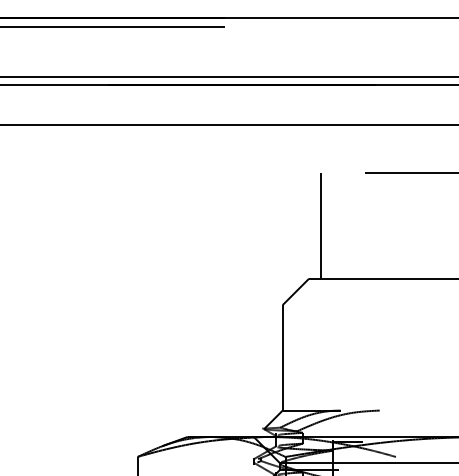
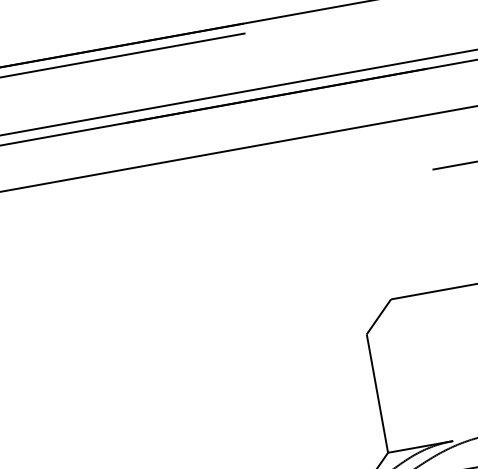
line: (321, 225) -> (394, 237), removed

